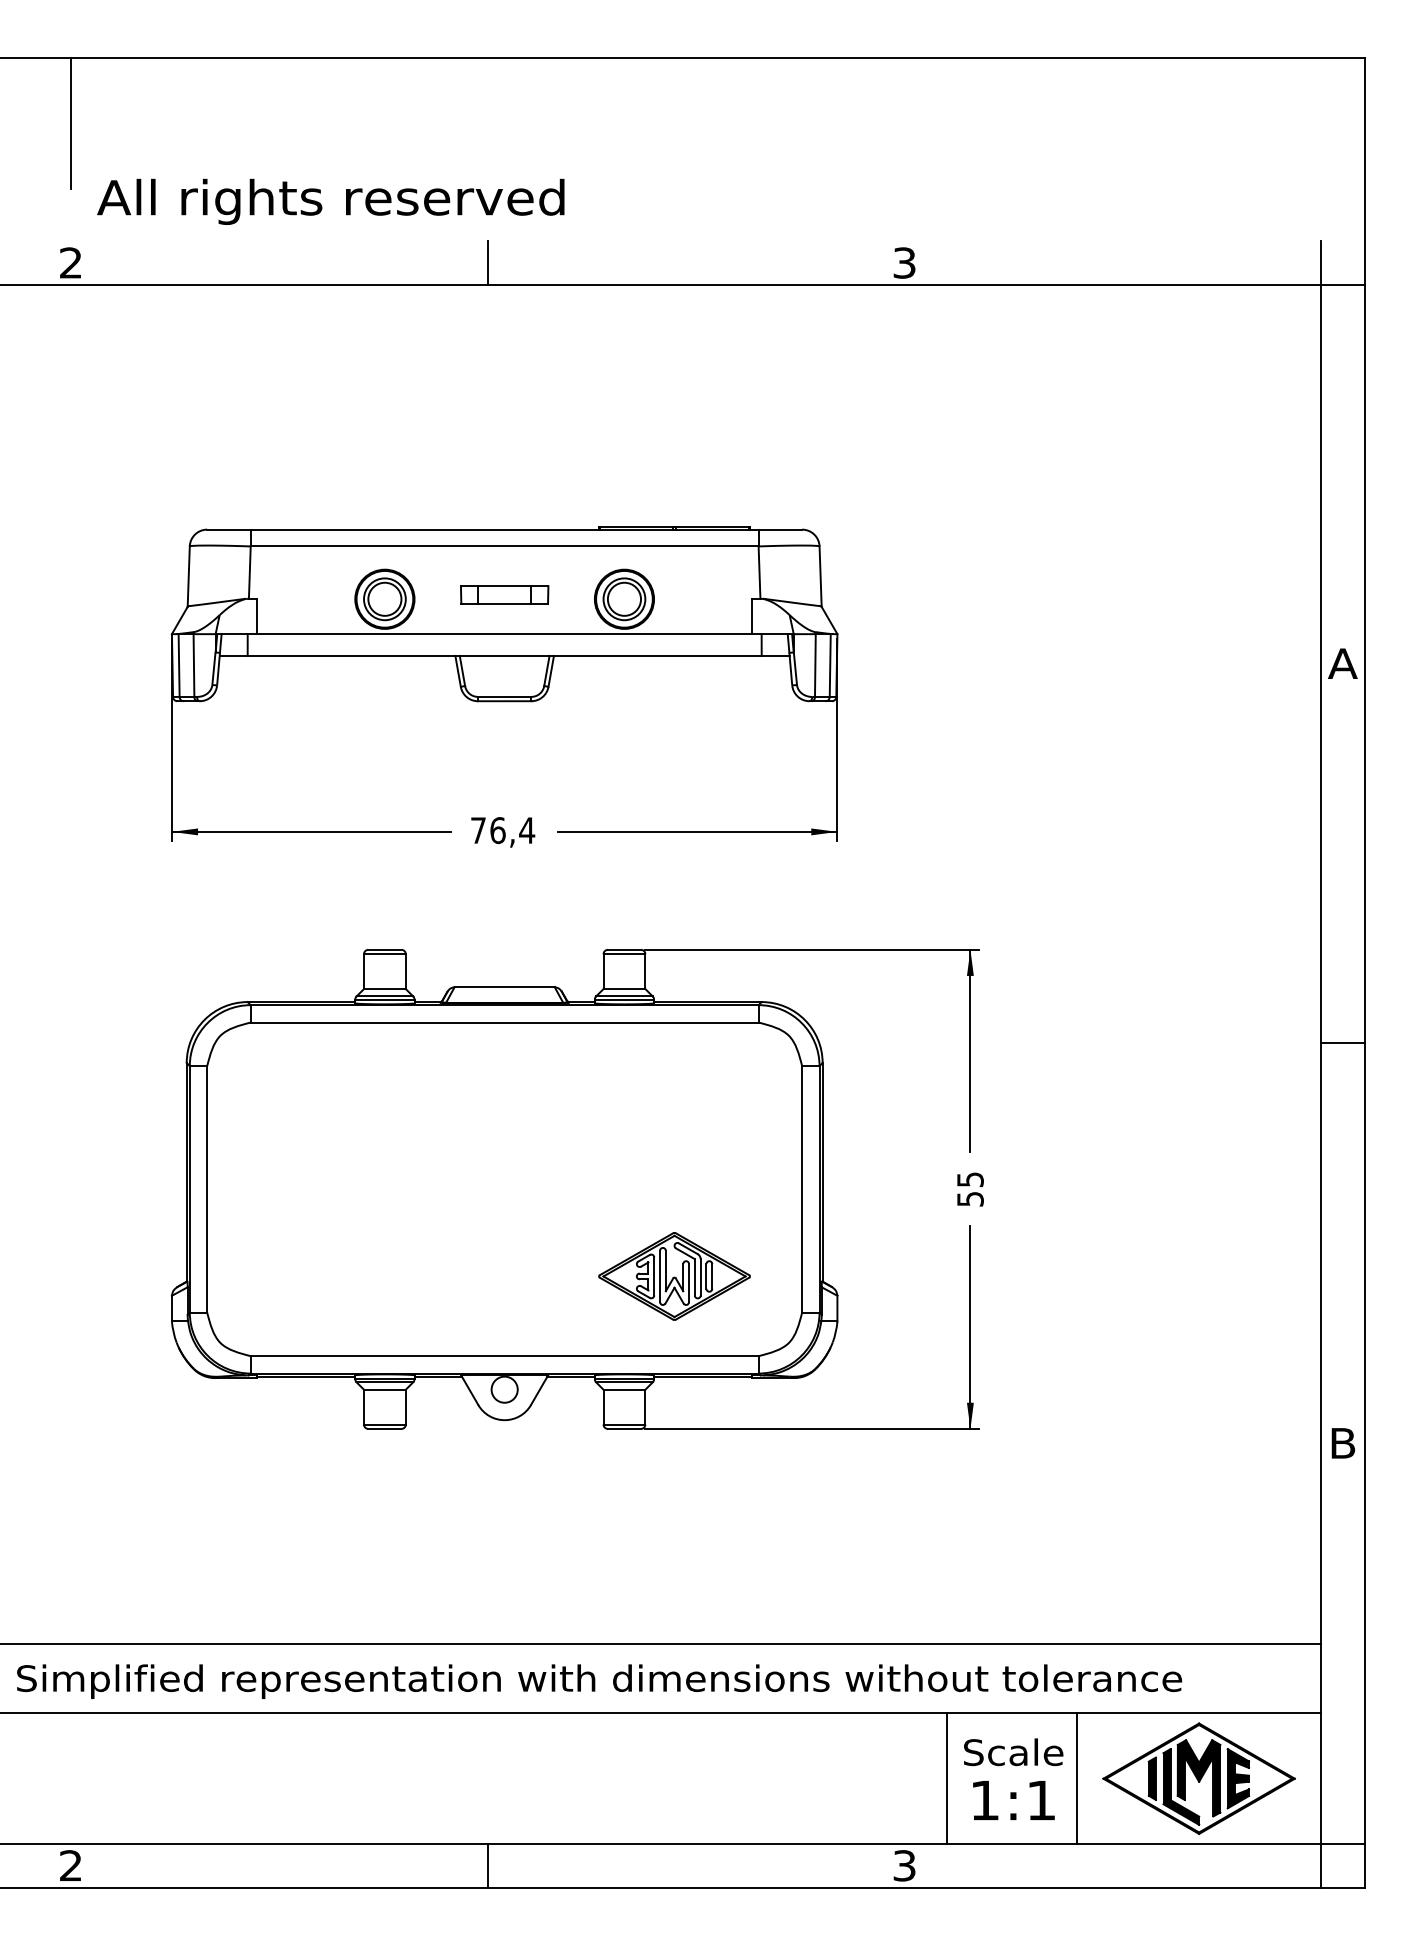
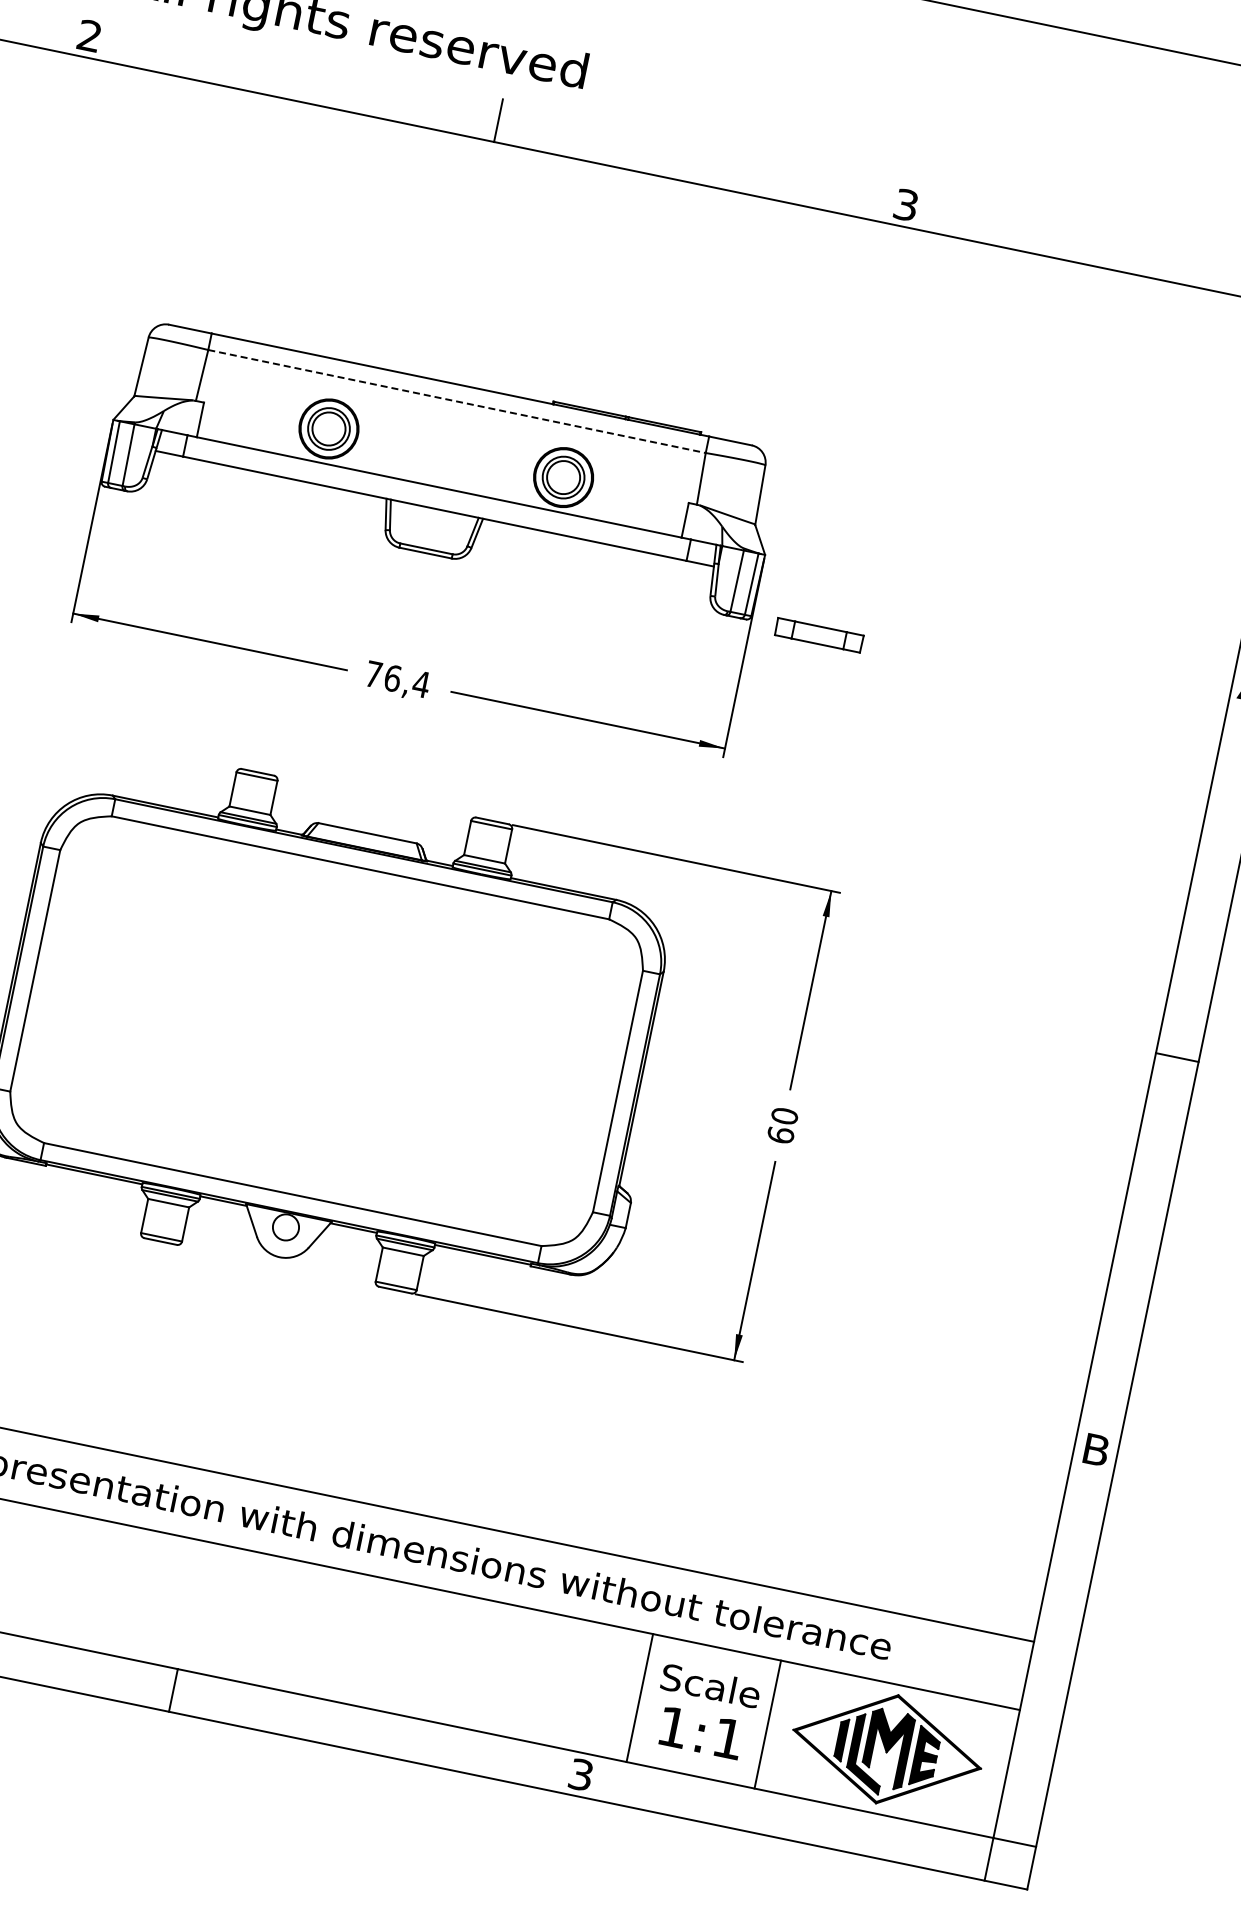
line: (504, 546) -> (456, 401), solid -> dashed
part: (504, 594) -> (819, 634), moved
text: (970, 1189) -> (782, 1125), 55 -> 60
part: (674, 1276) -> (475, 1150), removed

